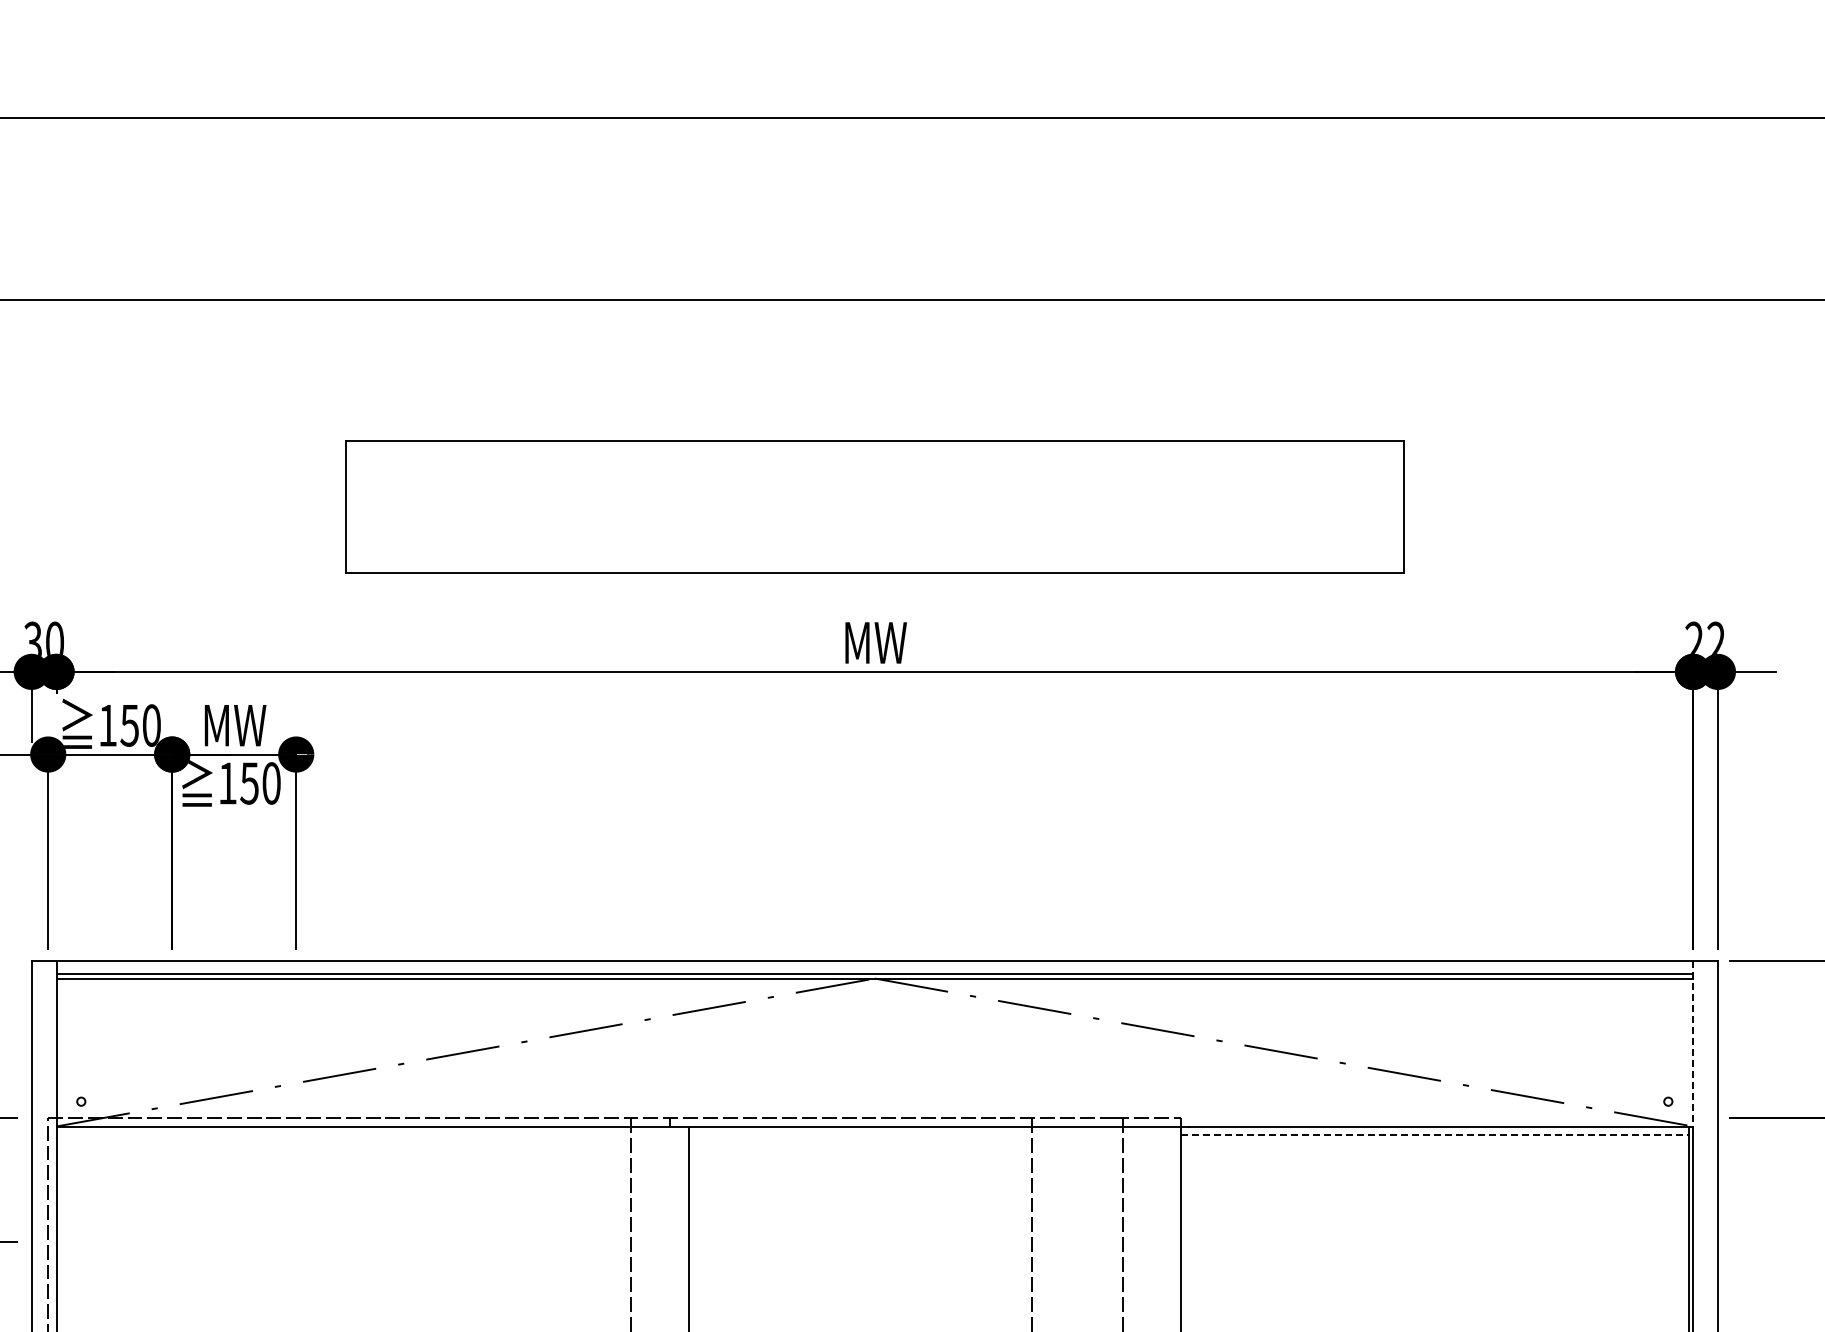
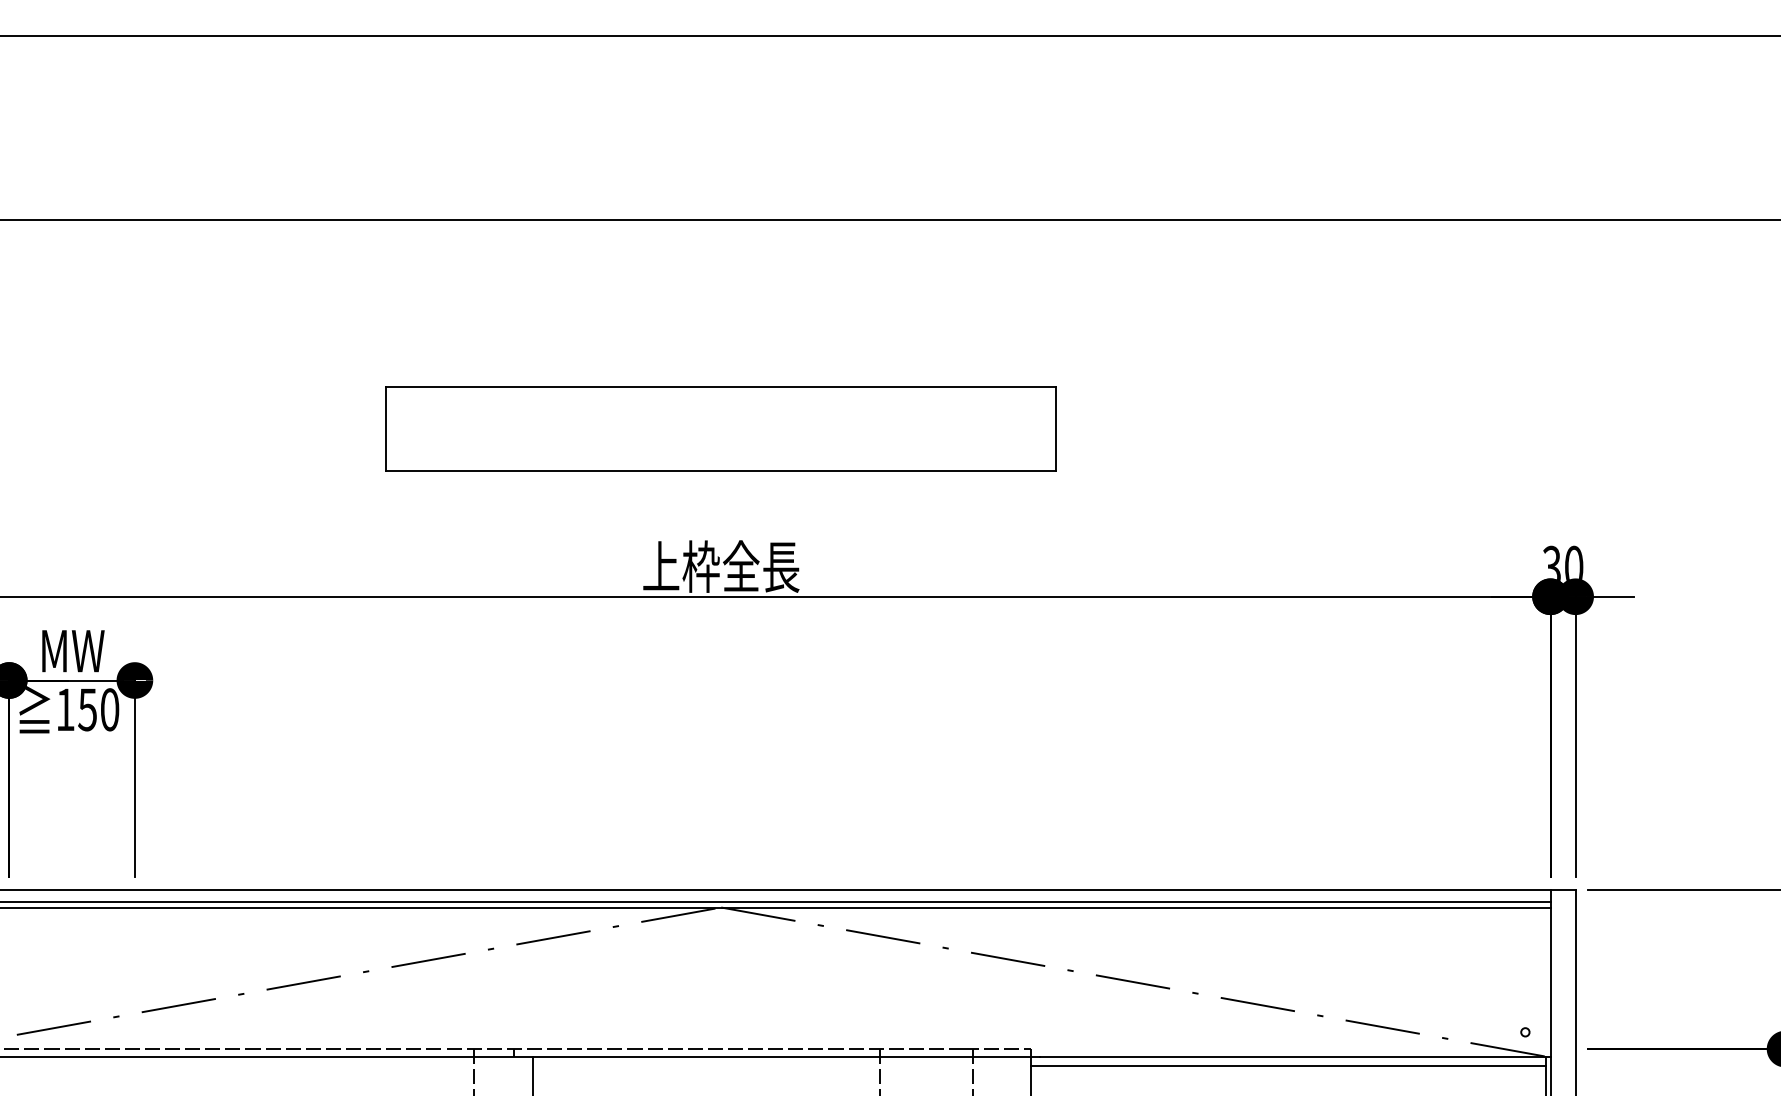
part: (874, 506) -> (720, 429), size x0.62
text: (1705, 638) -> (1563, 562), 22 -> 30
text: (875, 642) -> (721, 566), MW -> 上枠全長
line: (1693, 1043) -> (1550, 973), dashed -> solid
line: (1435, 1134) -> (1289, 1065), dashed -> solid

